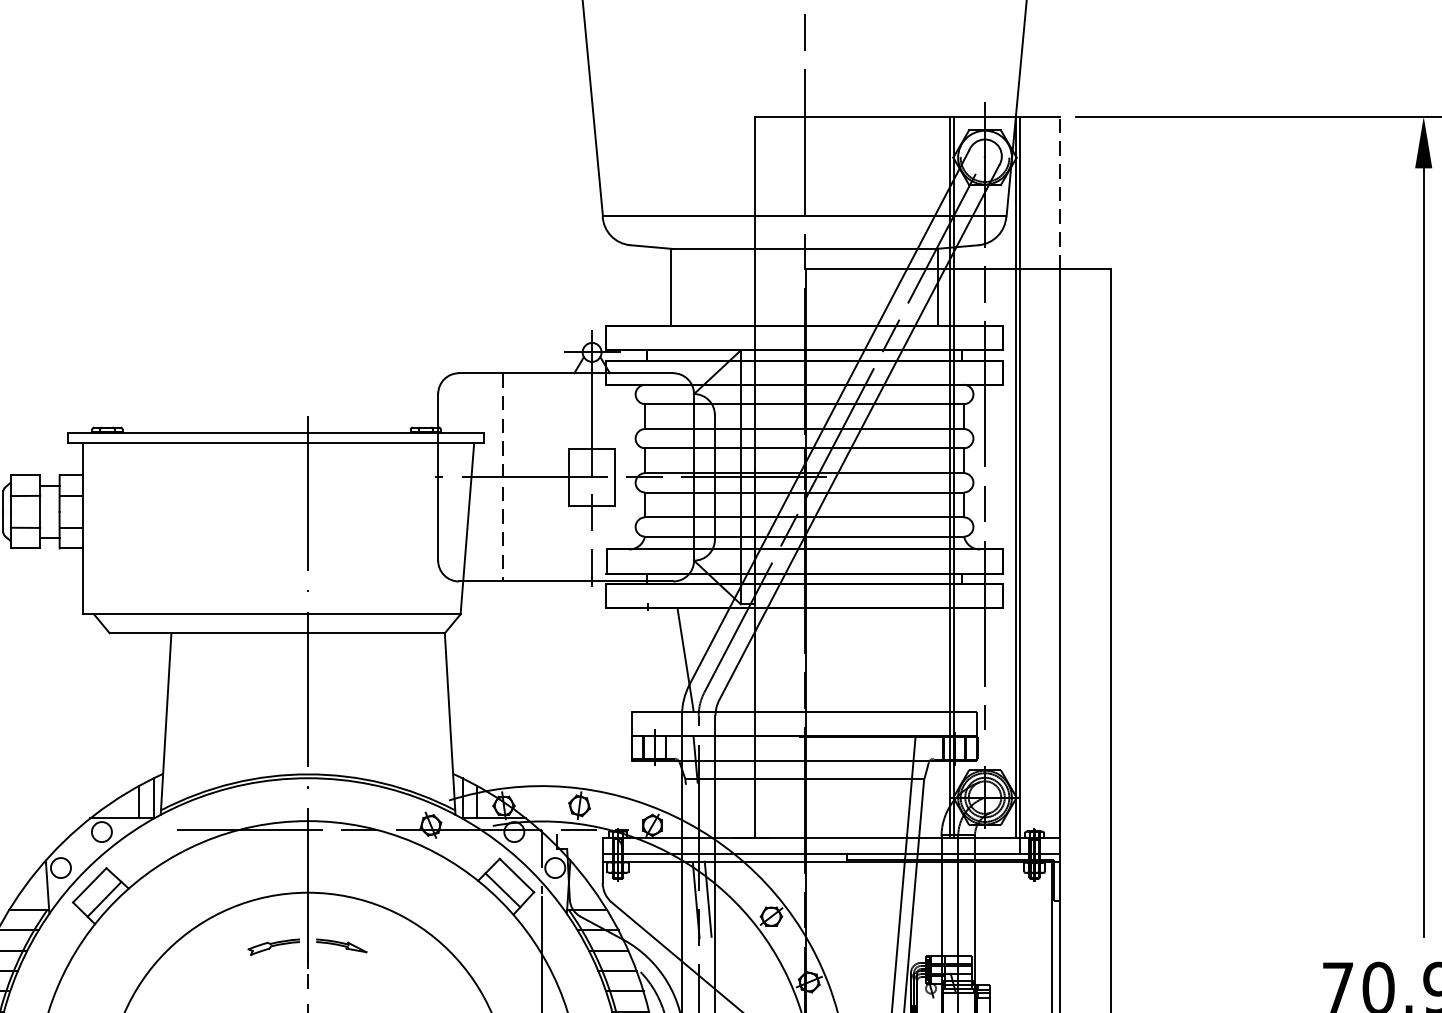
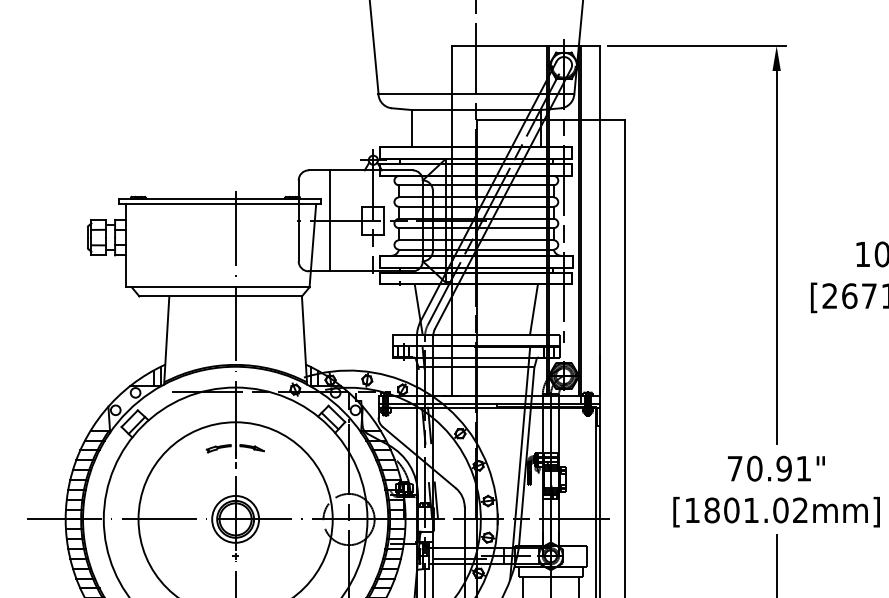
line: (1060, 192) -> (600, 82), dashed -> solid
line: (503, 478) -> (330, 221), dashed -> solid
line: (922, 660) -> (533, 309), added

